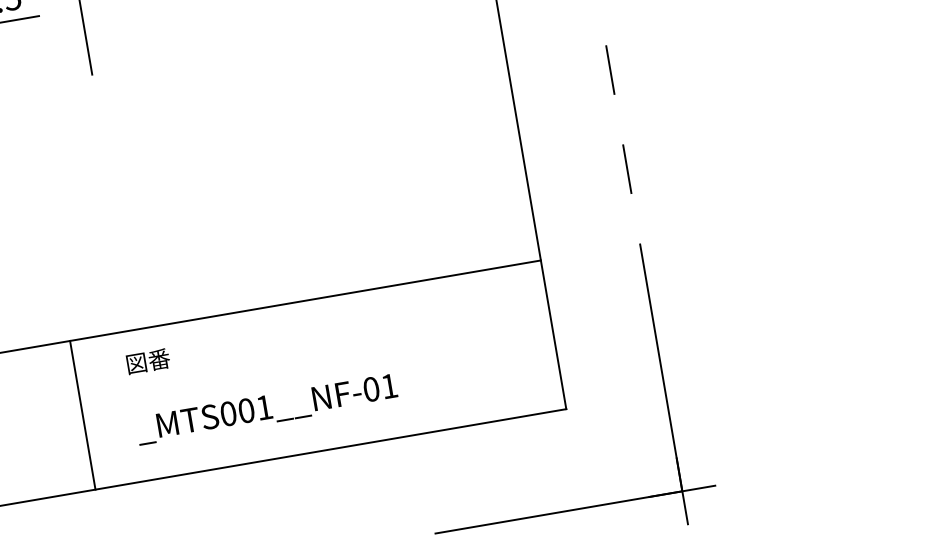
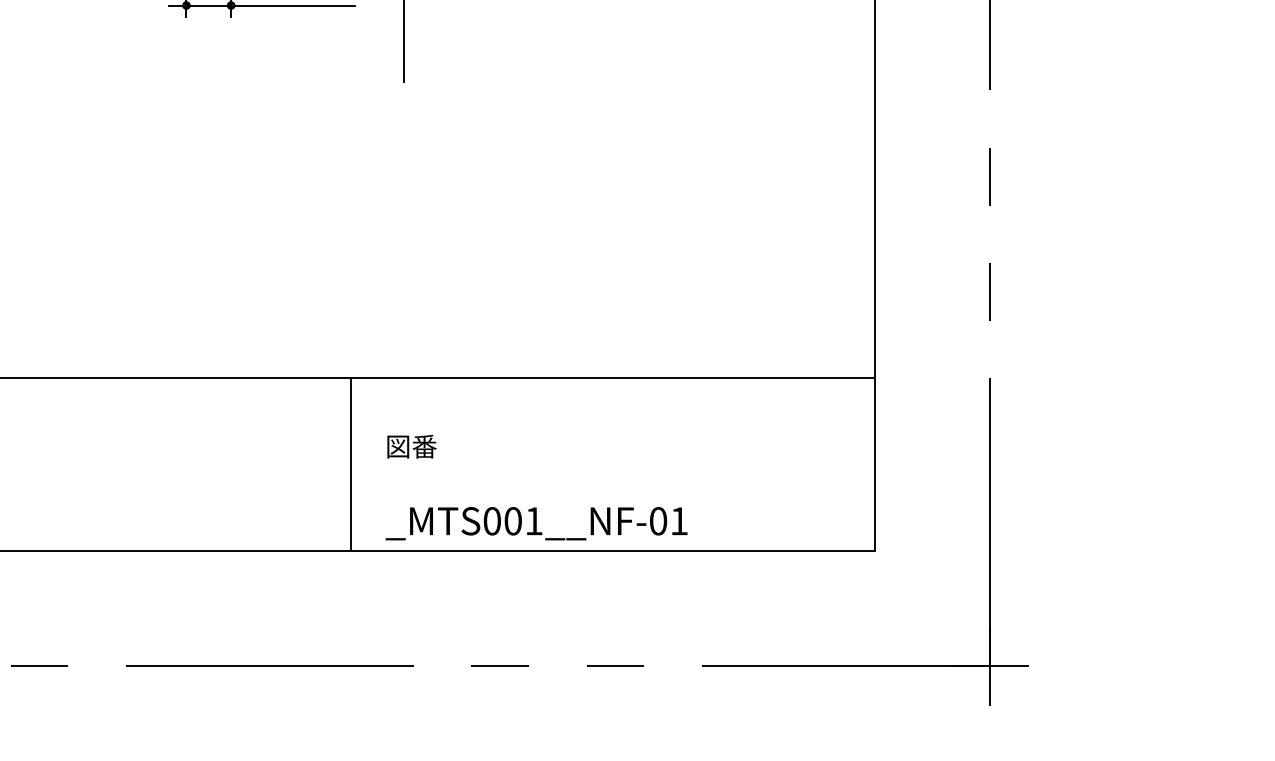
text: (148, 361) -> (411, 446), moved
text: (266, 409) -> (536, 523), moved
line: (82, 415) -> (351, 464), moved

